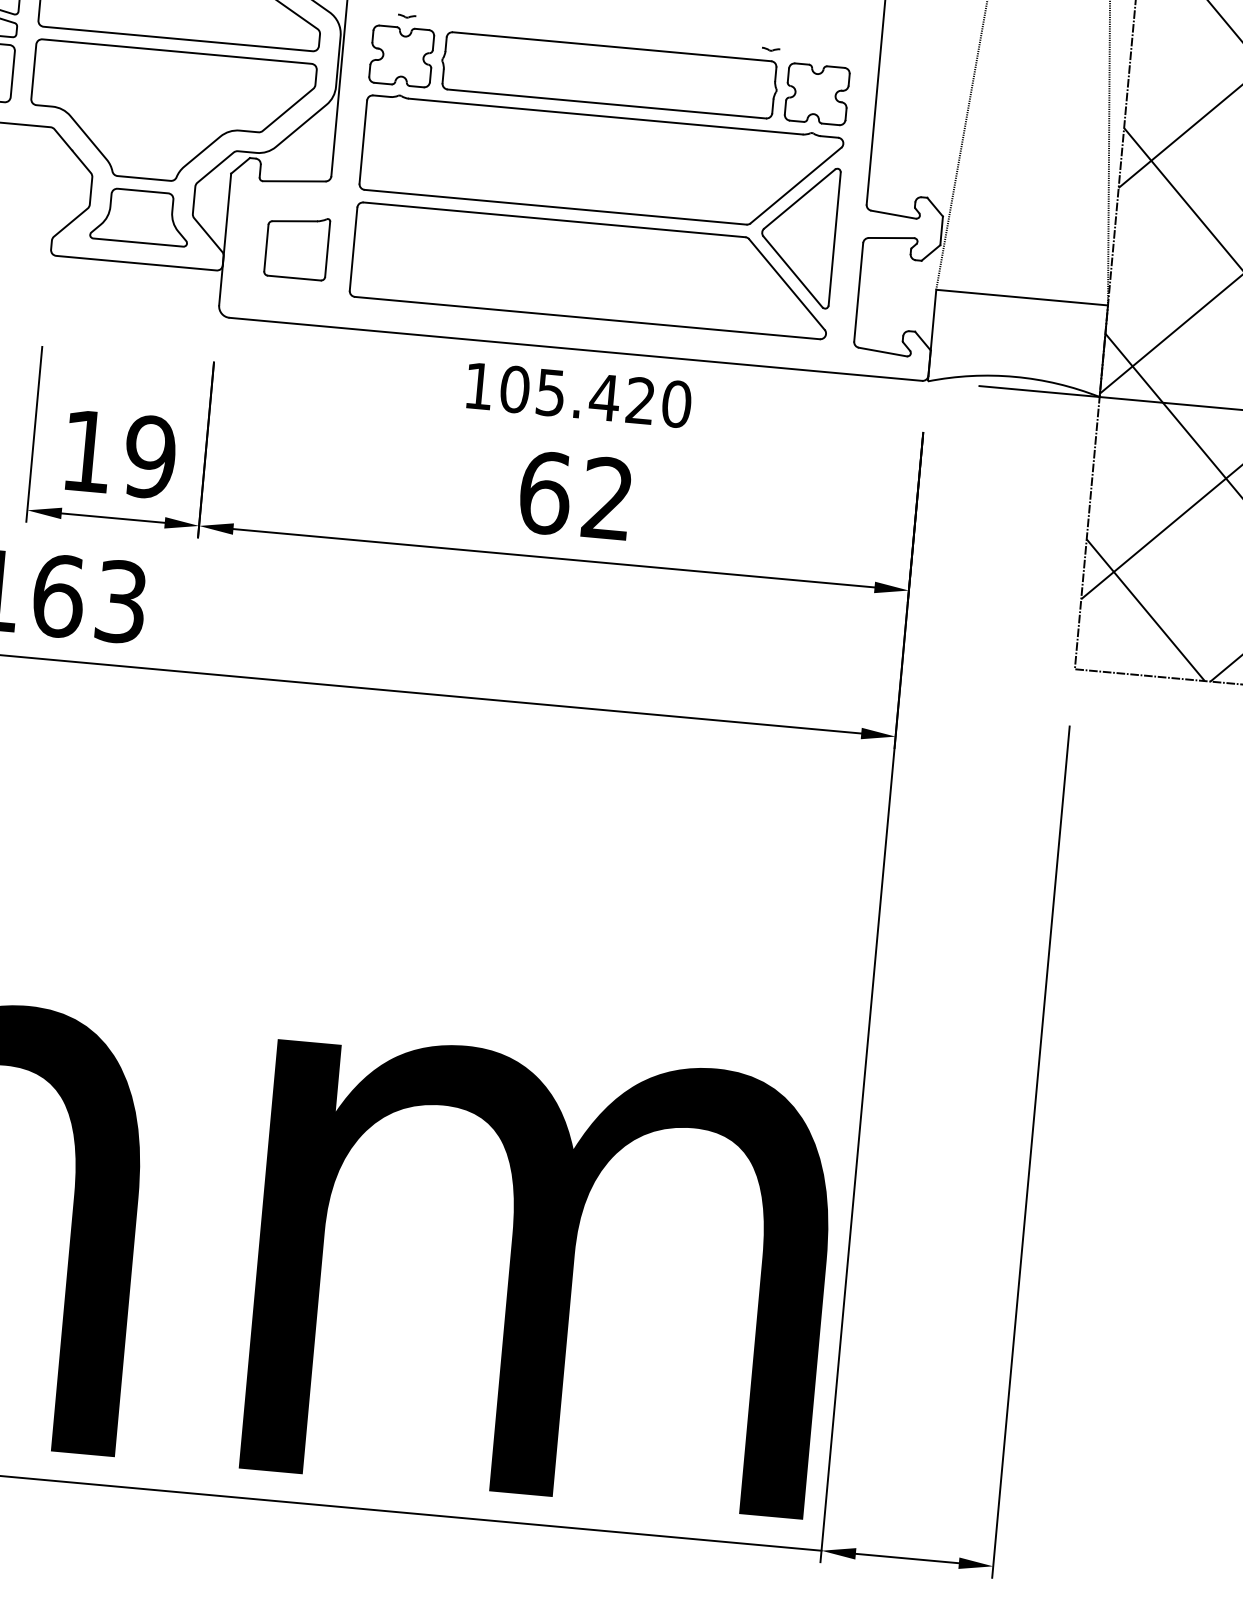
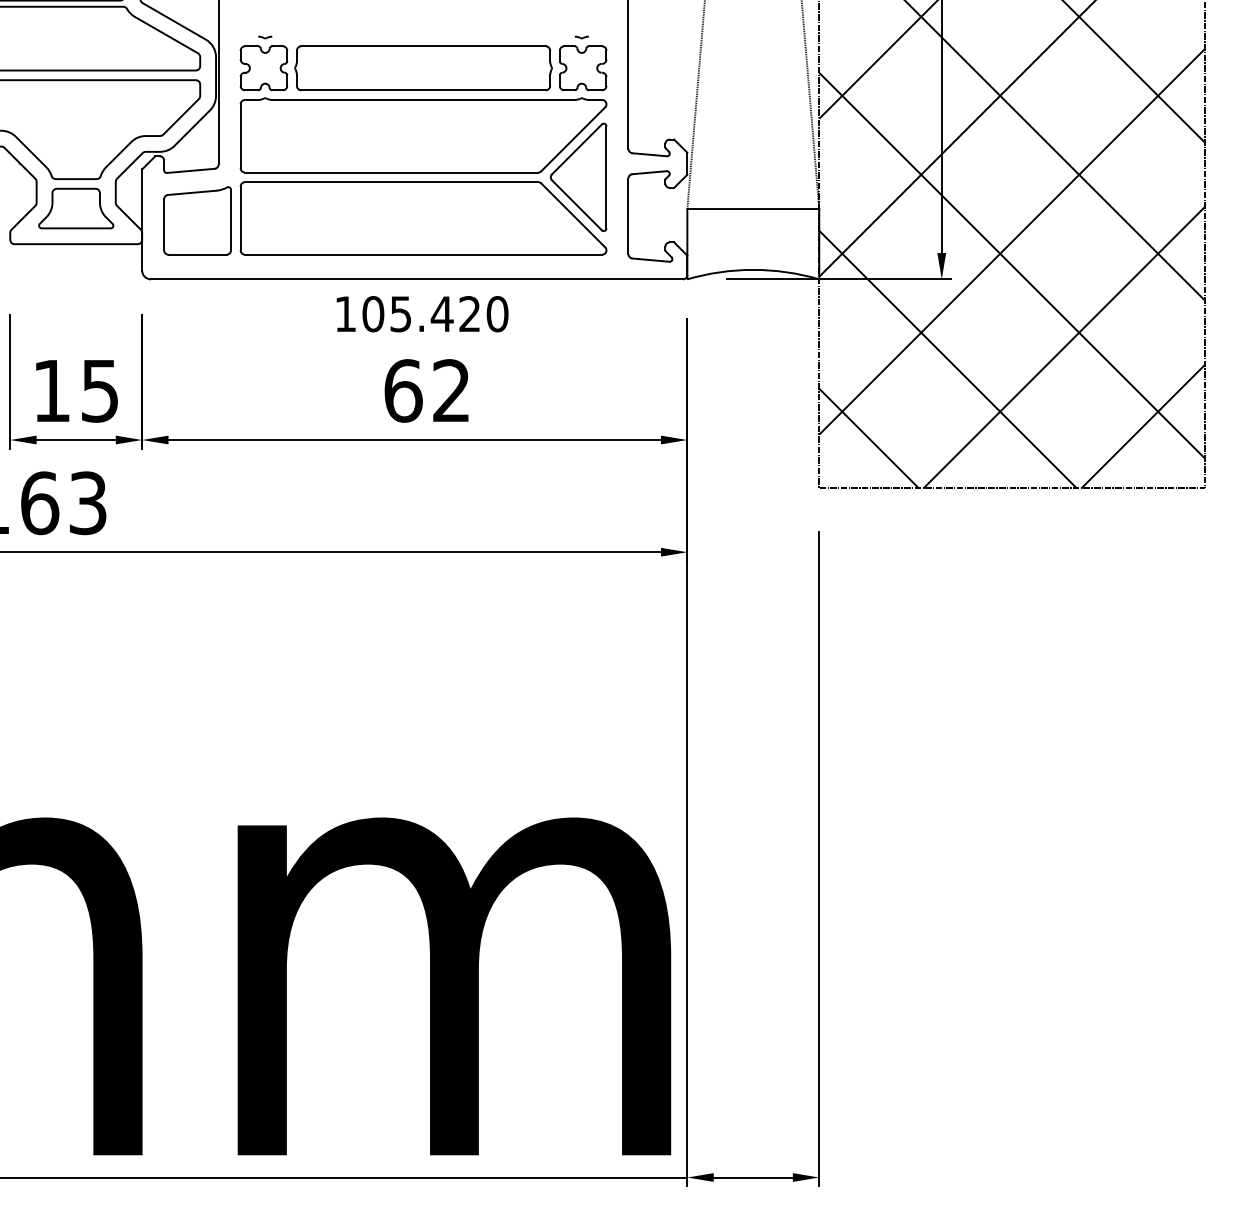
part: (770, 49) -> (581, 37), moved
part: (297, 246) -> (197, 220), size x1.43
text: (150, 456) -> (100, 390), 19 -> 15

